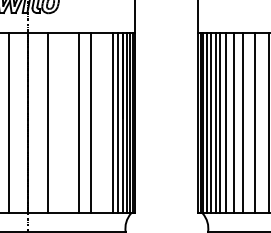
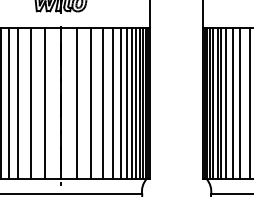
line: (63, 123) -> (90, 103), added
line: (99, 123) -> (120, 103), added
line: (106, 123) -> (126, 103), added

